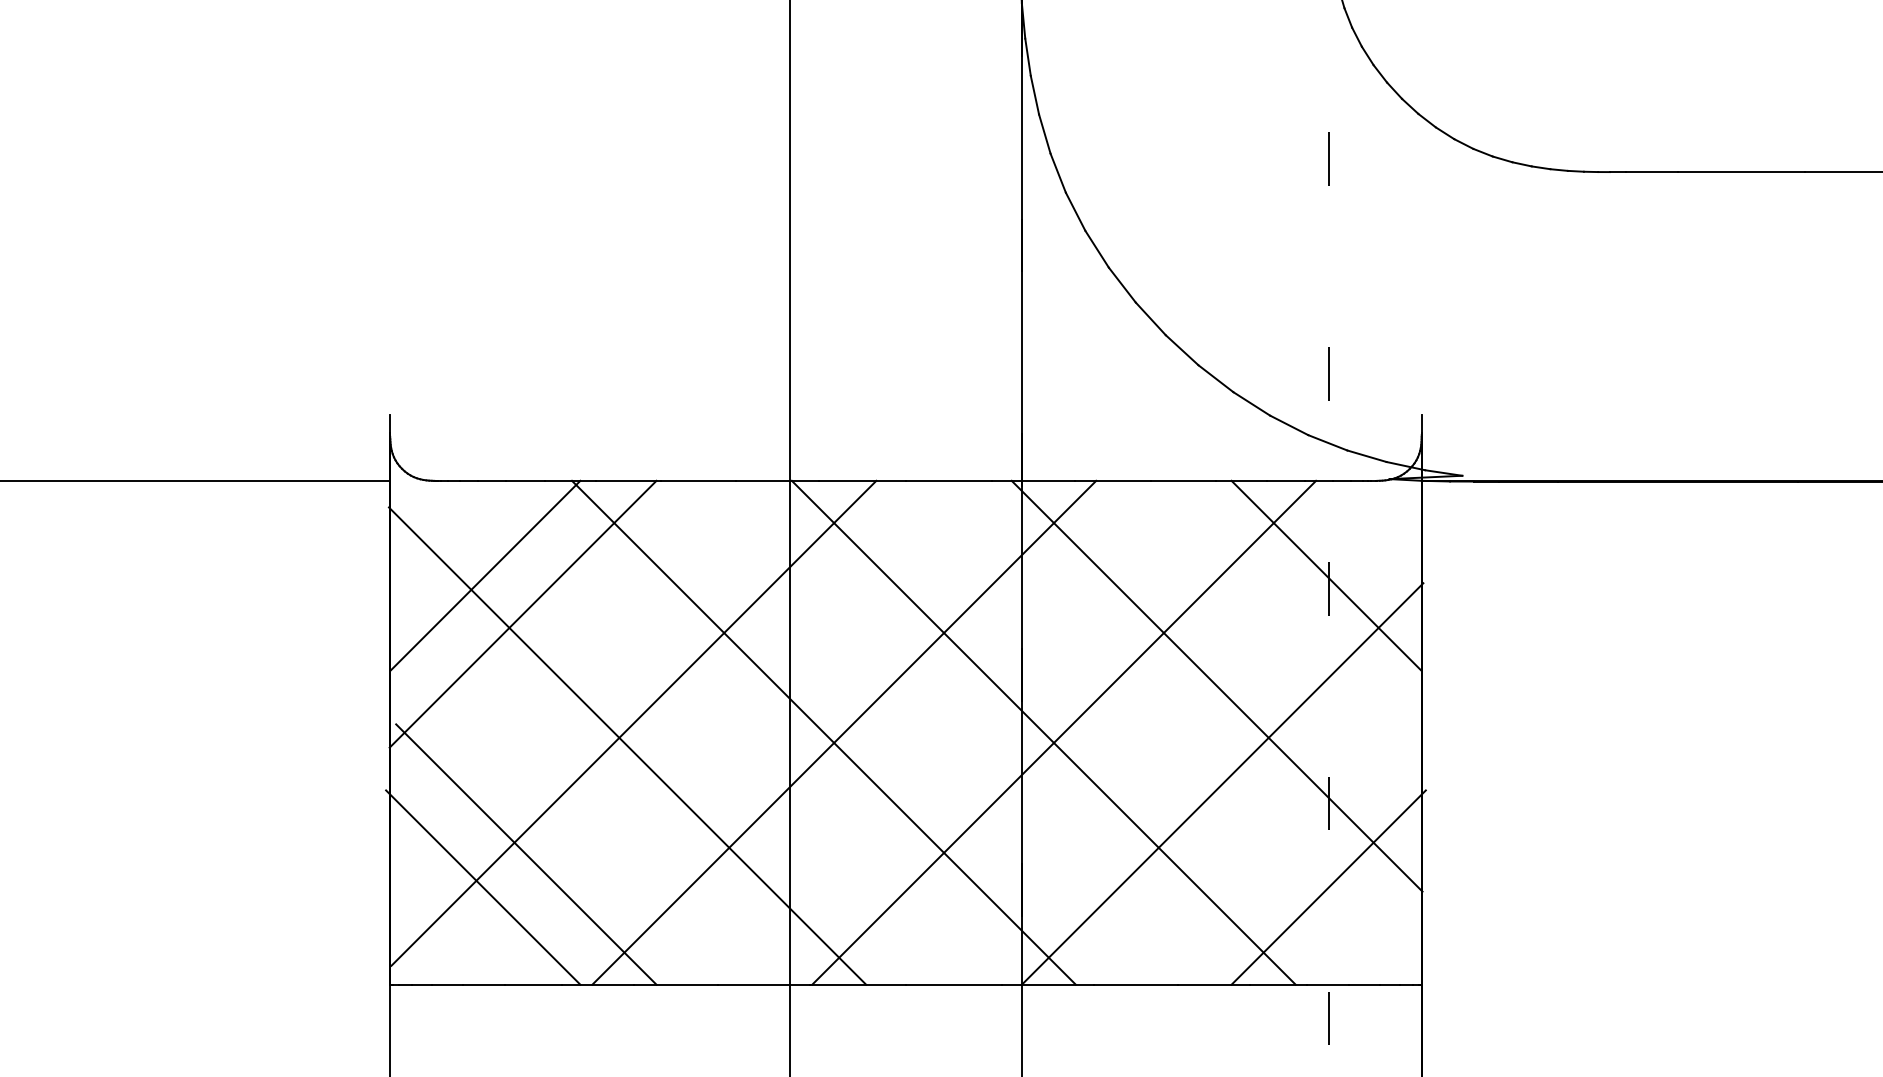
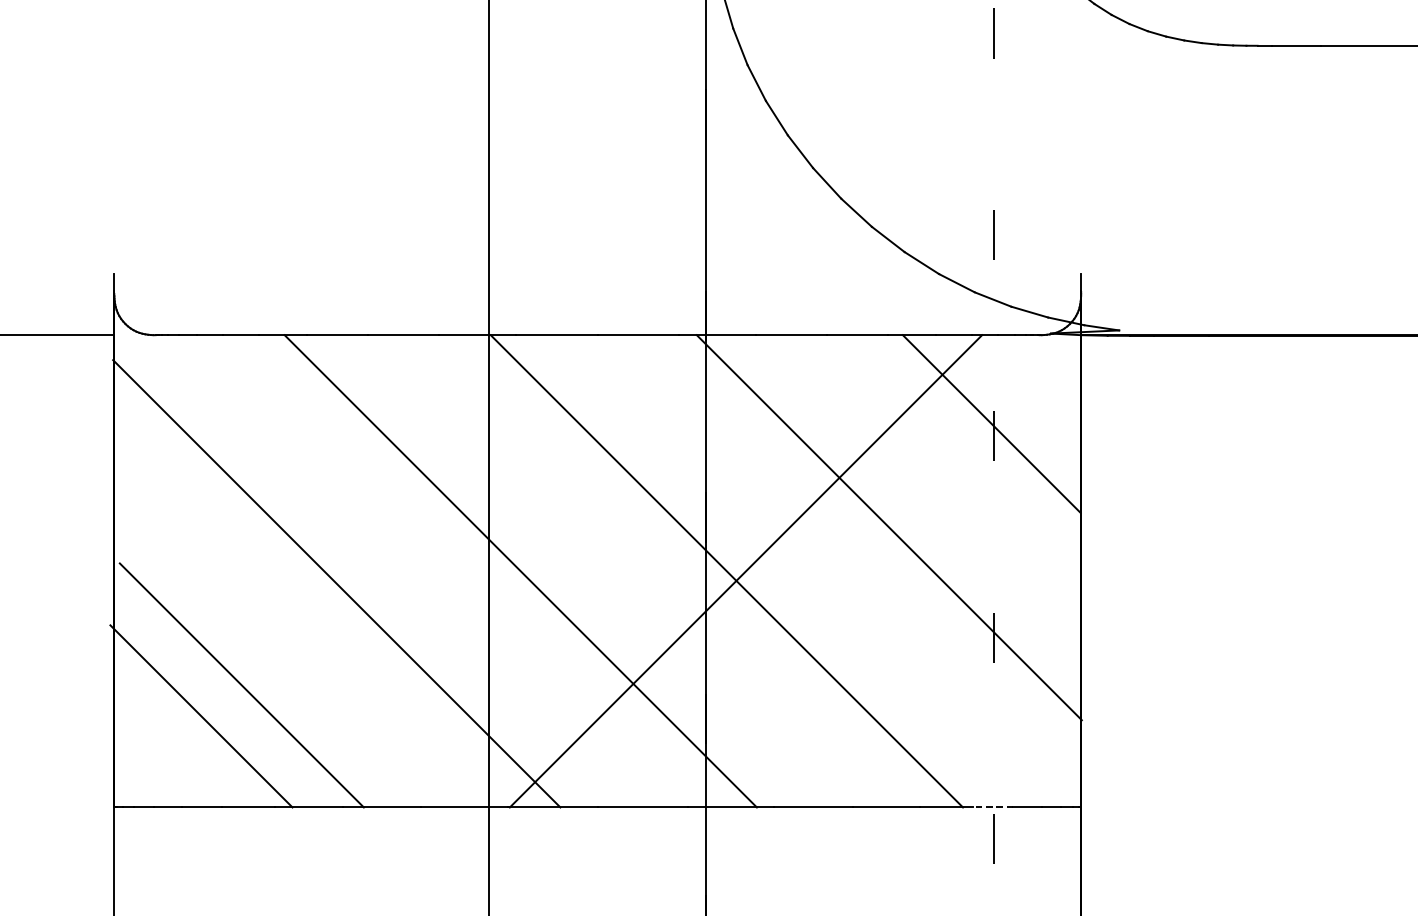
line: (485, 575) -> (203, 423), removed
line: (522, 613) -> (238, 459), removed
line: (633, 722) -> (342, 561), removed
line: (844, 732) -> (540, 571), removed
line: (1222, 783) -> (894, 618), removed
line: (1328, 887) -> (993, 716), removed
line: (1327, 984) -> (992, 807), solid -> dashed

